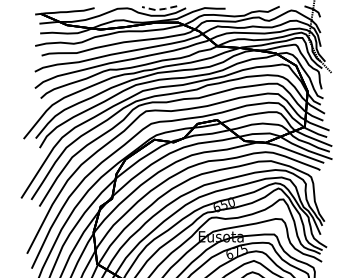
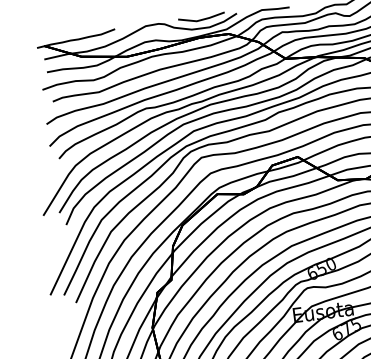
line: (159, 9) -> (201, 19), dashed -> solid

